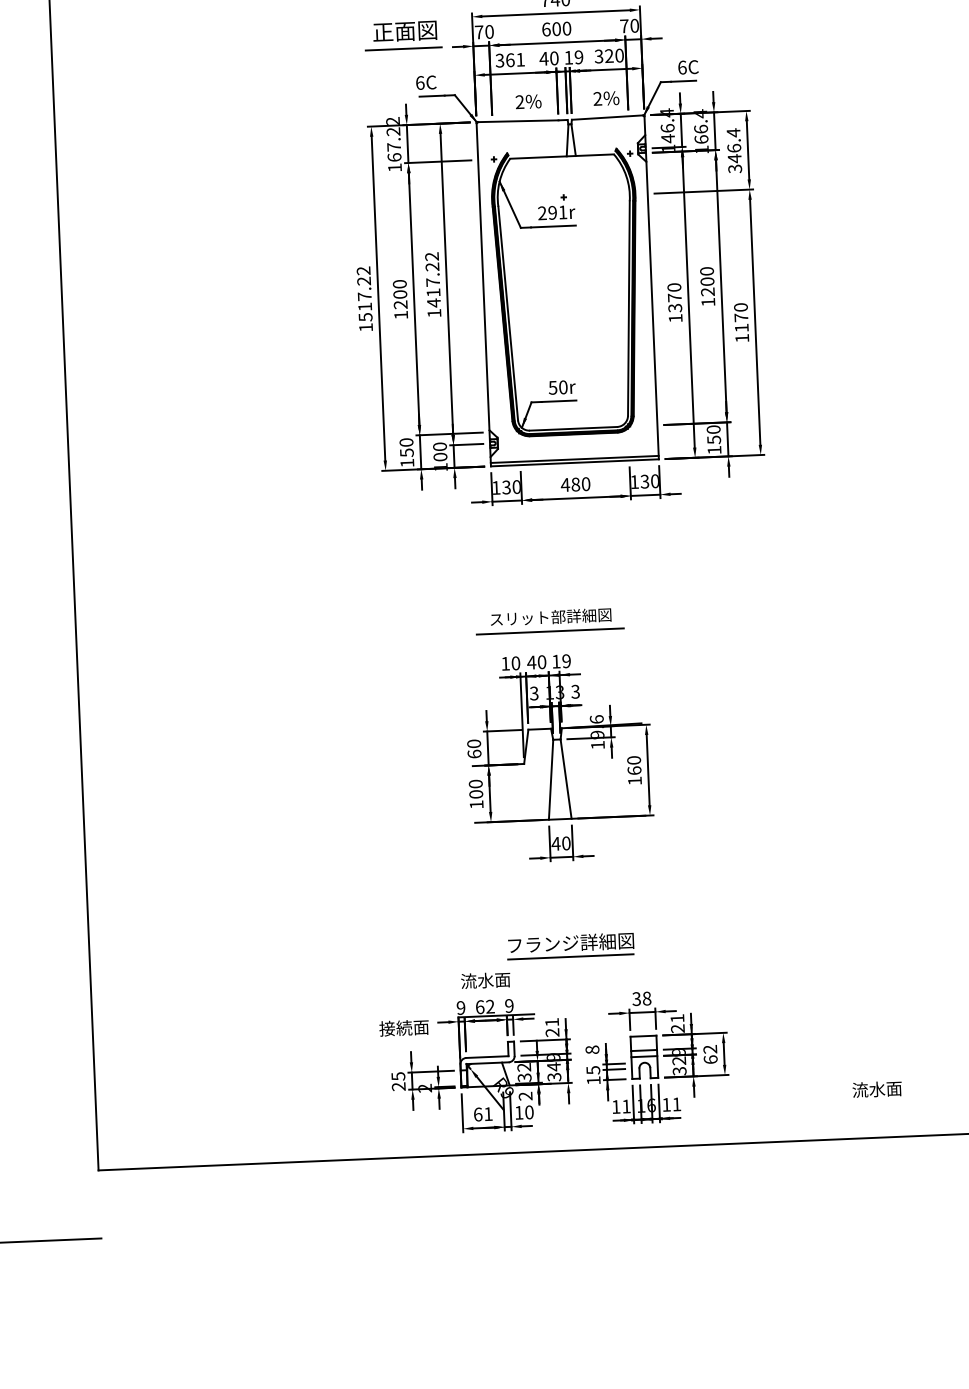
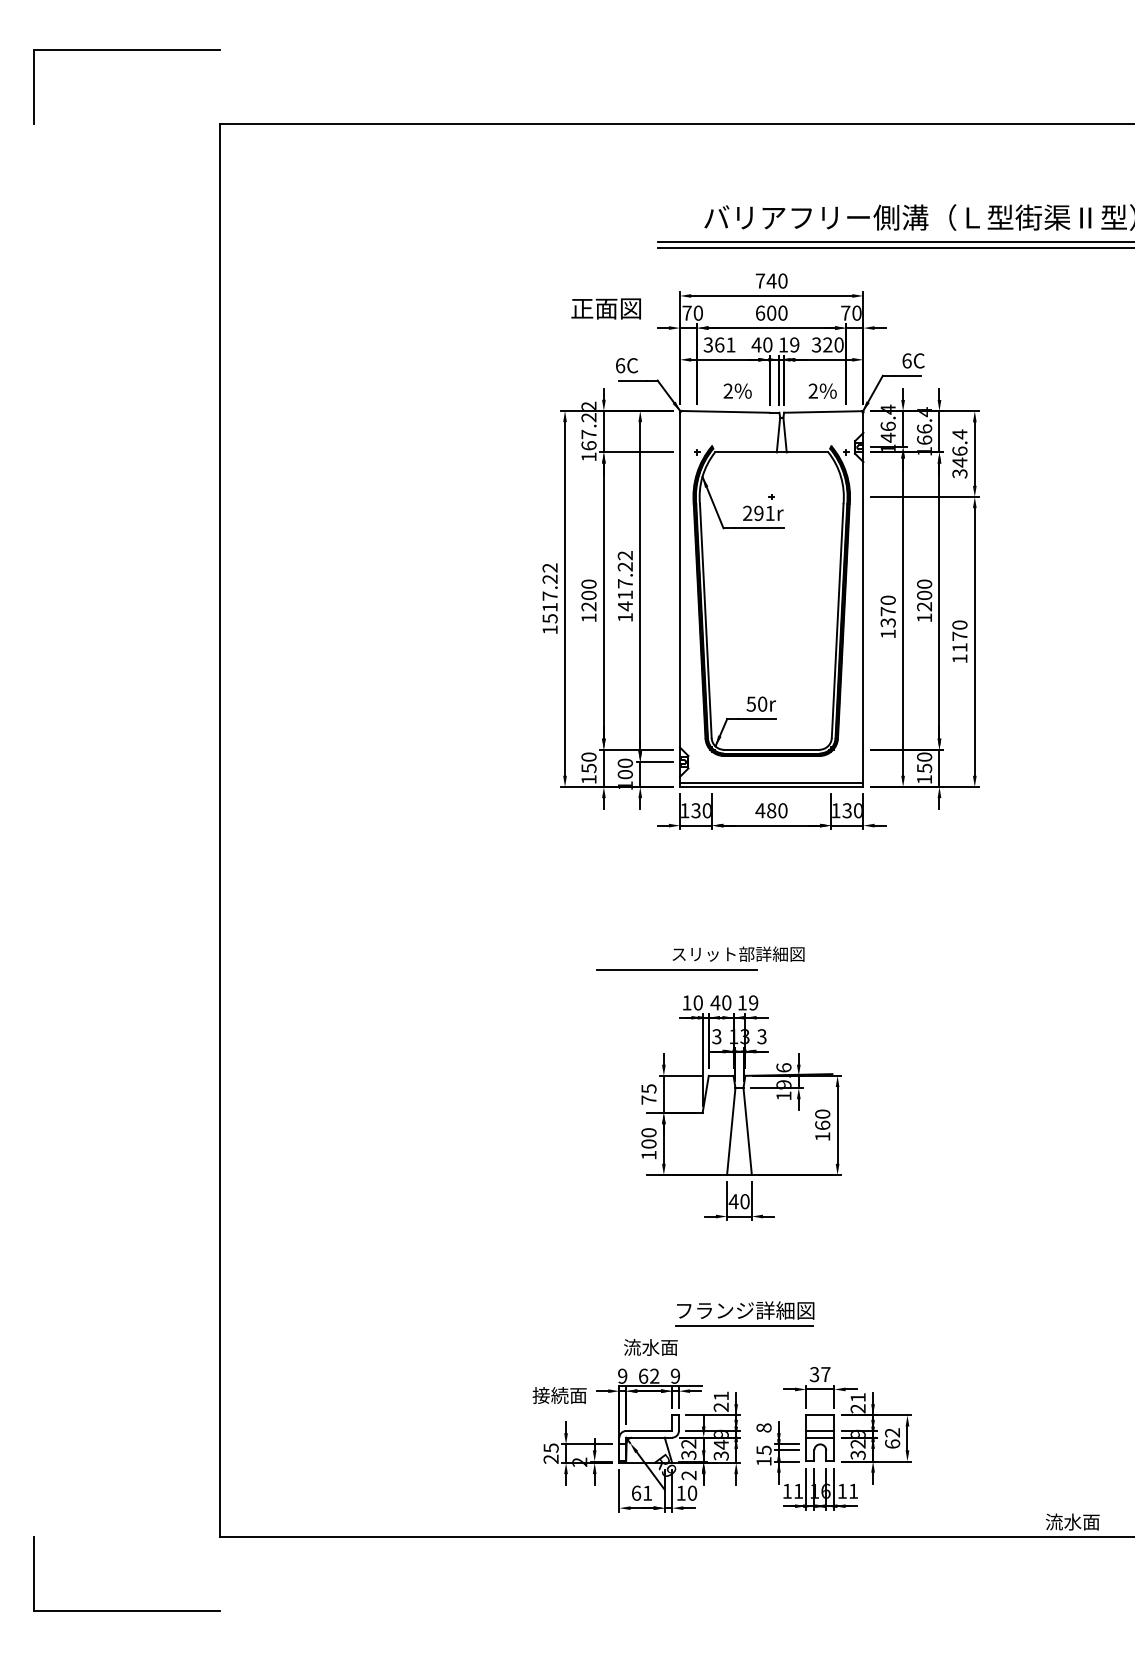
line: (403, 48) -> (603, 327), removed
line: (549, 631) -> (676, 969), moved
text: (473, 749) -> (648, 1094), 60 -> 75
text: (646, 998) -> (825, 1374), 38 -> 37
text: (876, 1088) -> (1072, 1521), moved

